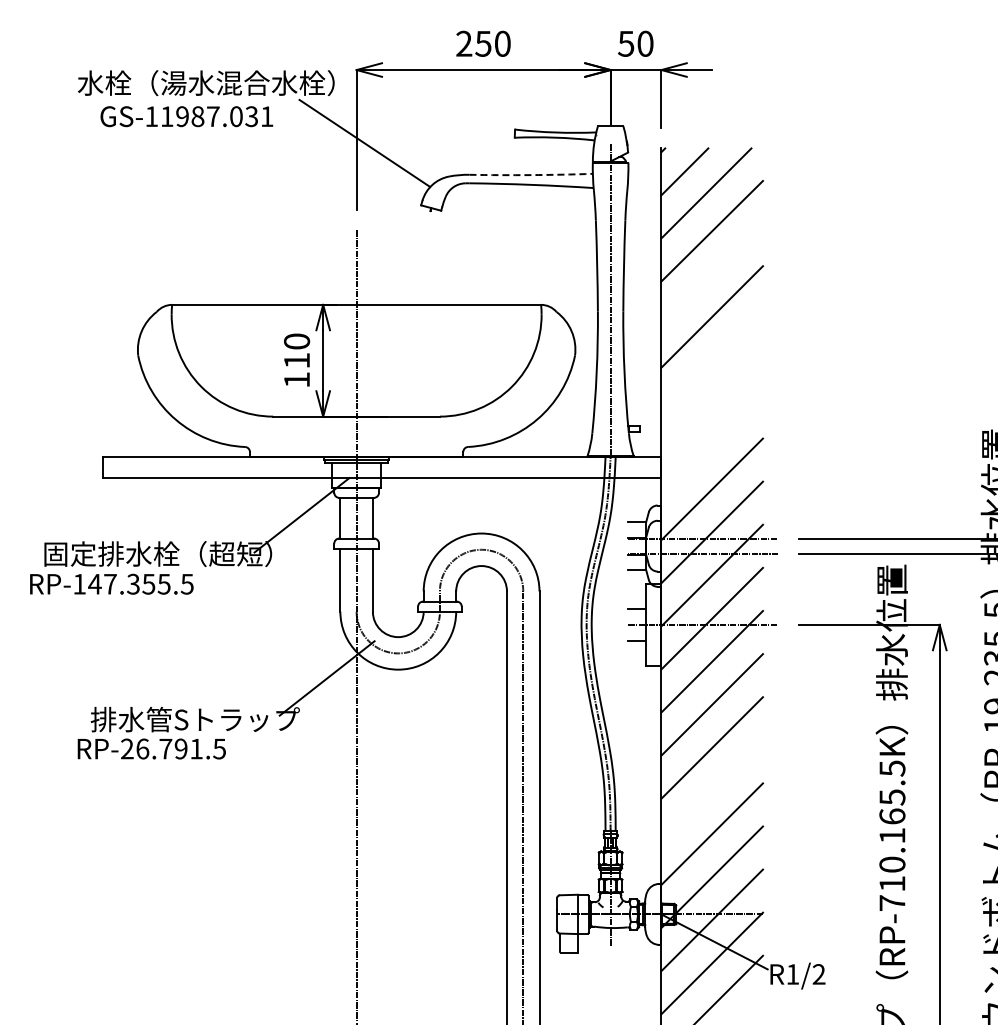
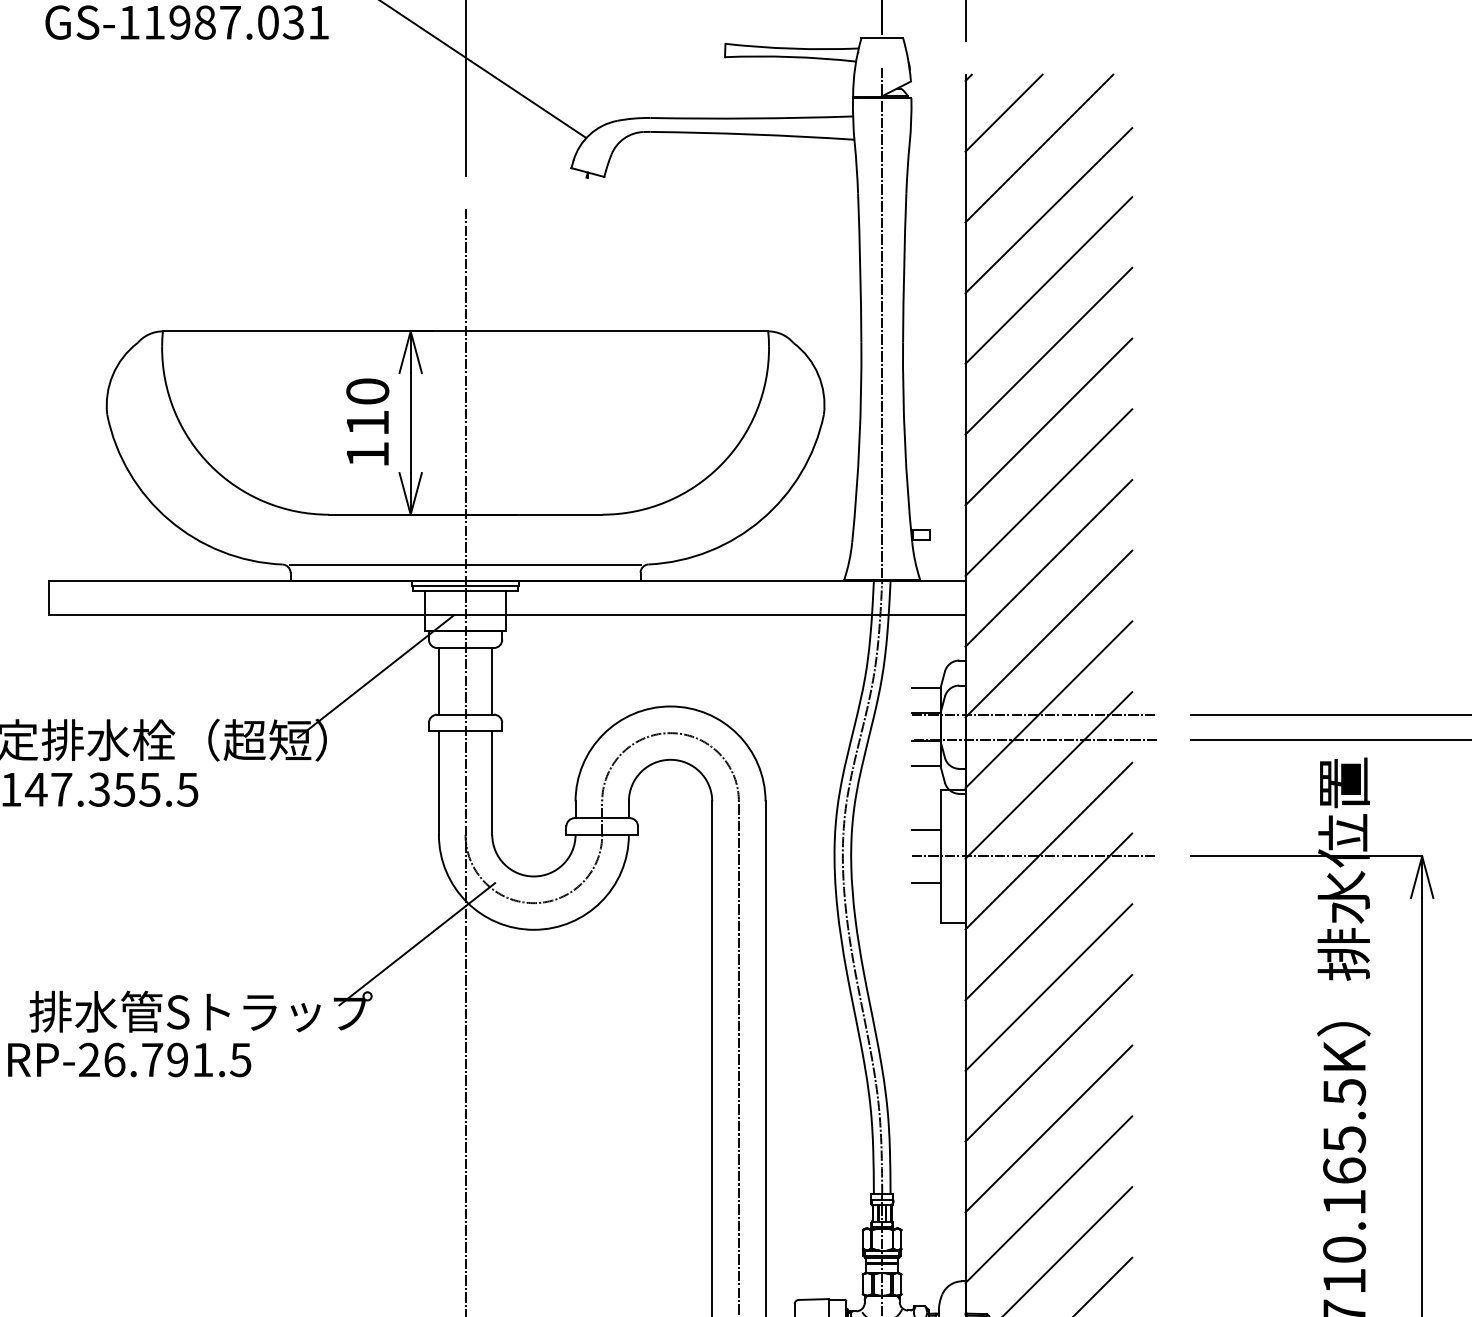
arc: (531, 175) -> (752, 119), dashed -> solid
line: (711, 273) -> (1047, 279), added
line: (711, 359) -> (1047, 420), added
line: (711, 402) -> (1047, 491), added
line: (711, 446) -> (1047, 563), added
line: (356, 447) -> (465, 565), added
line: (711, 790) -> (1047, 1128), added

